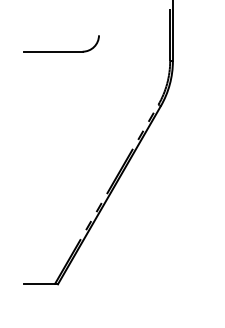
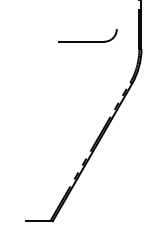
part: (61, 51) -> (87, 41), moved

